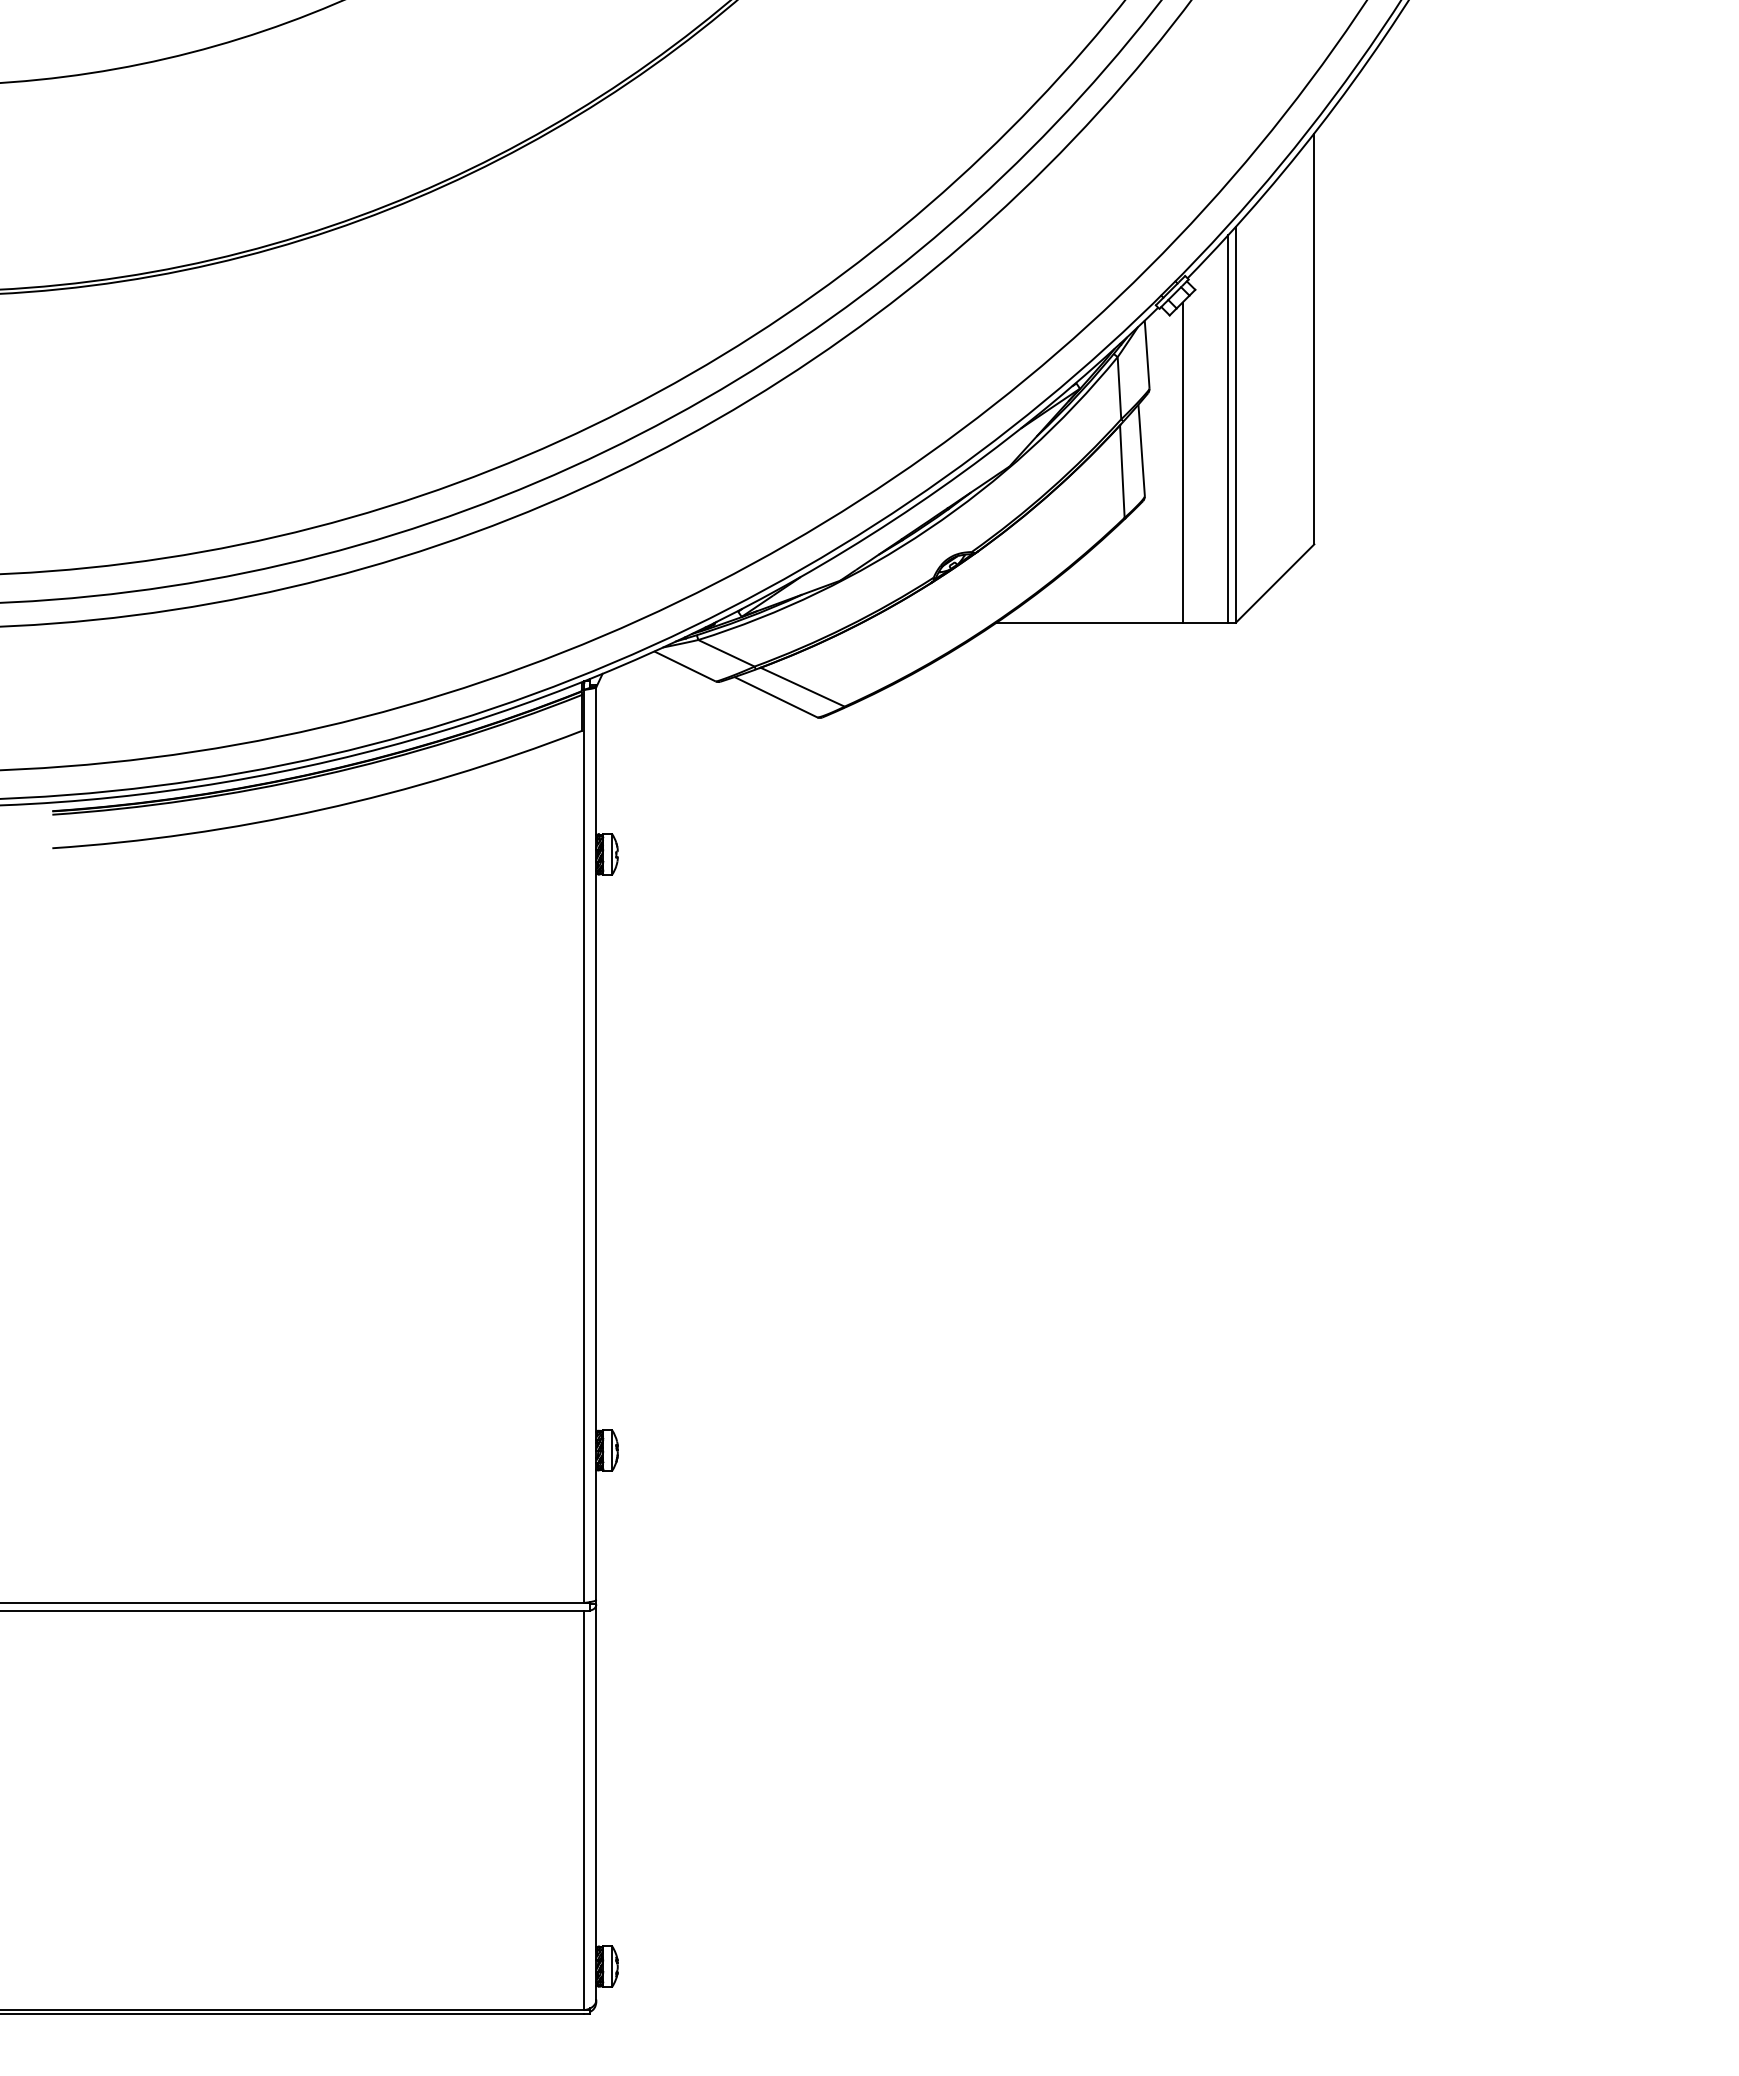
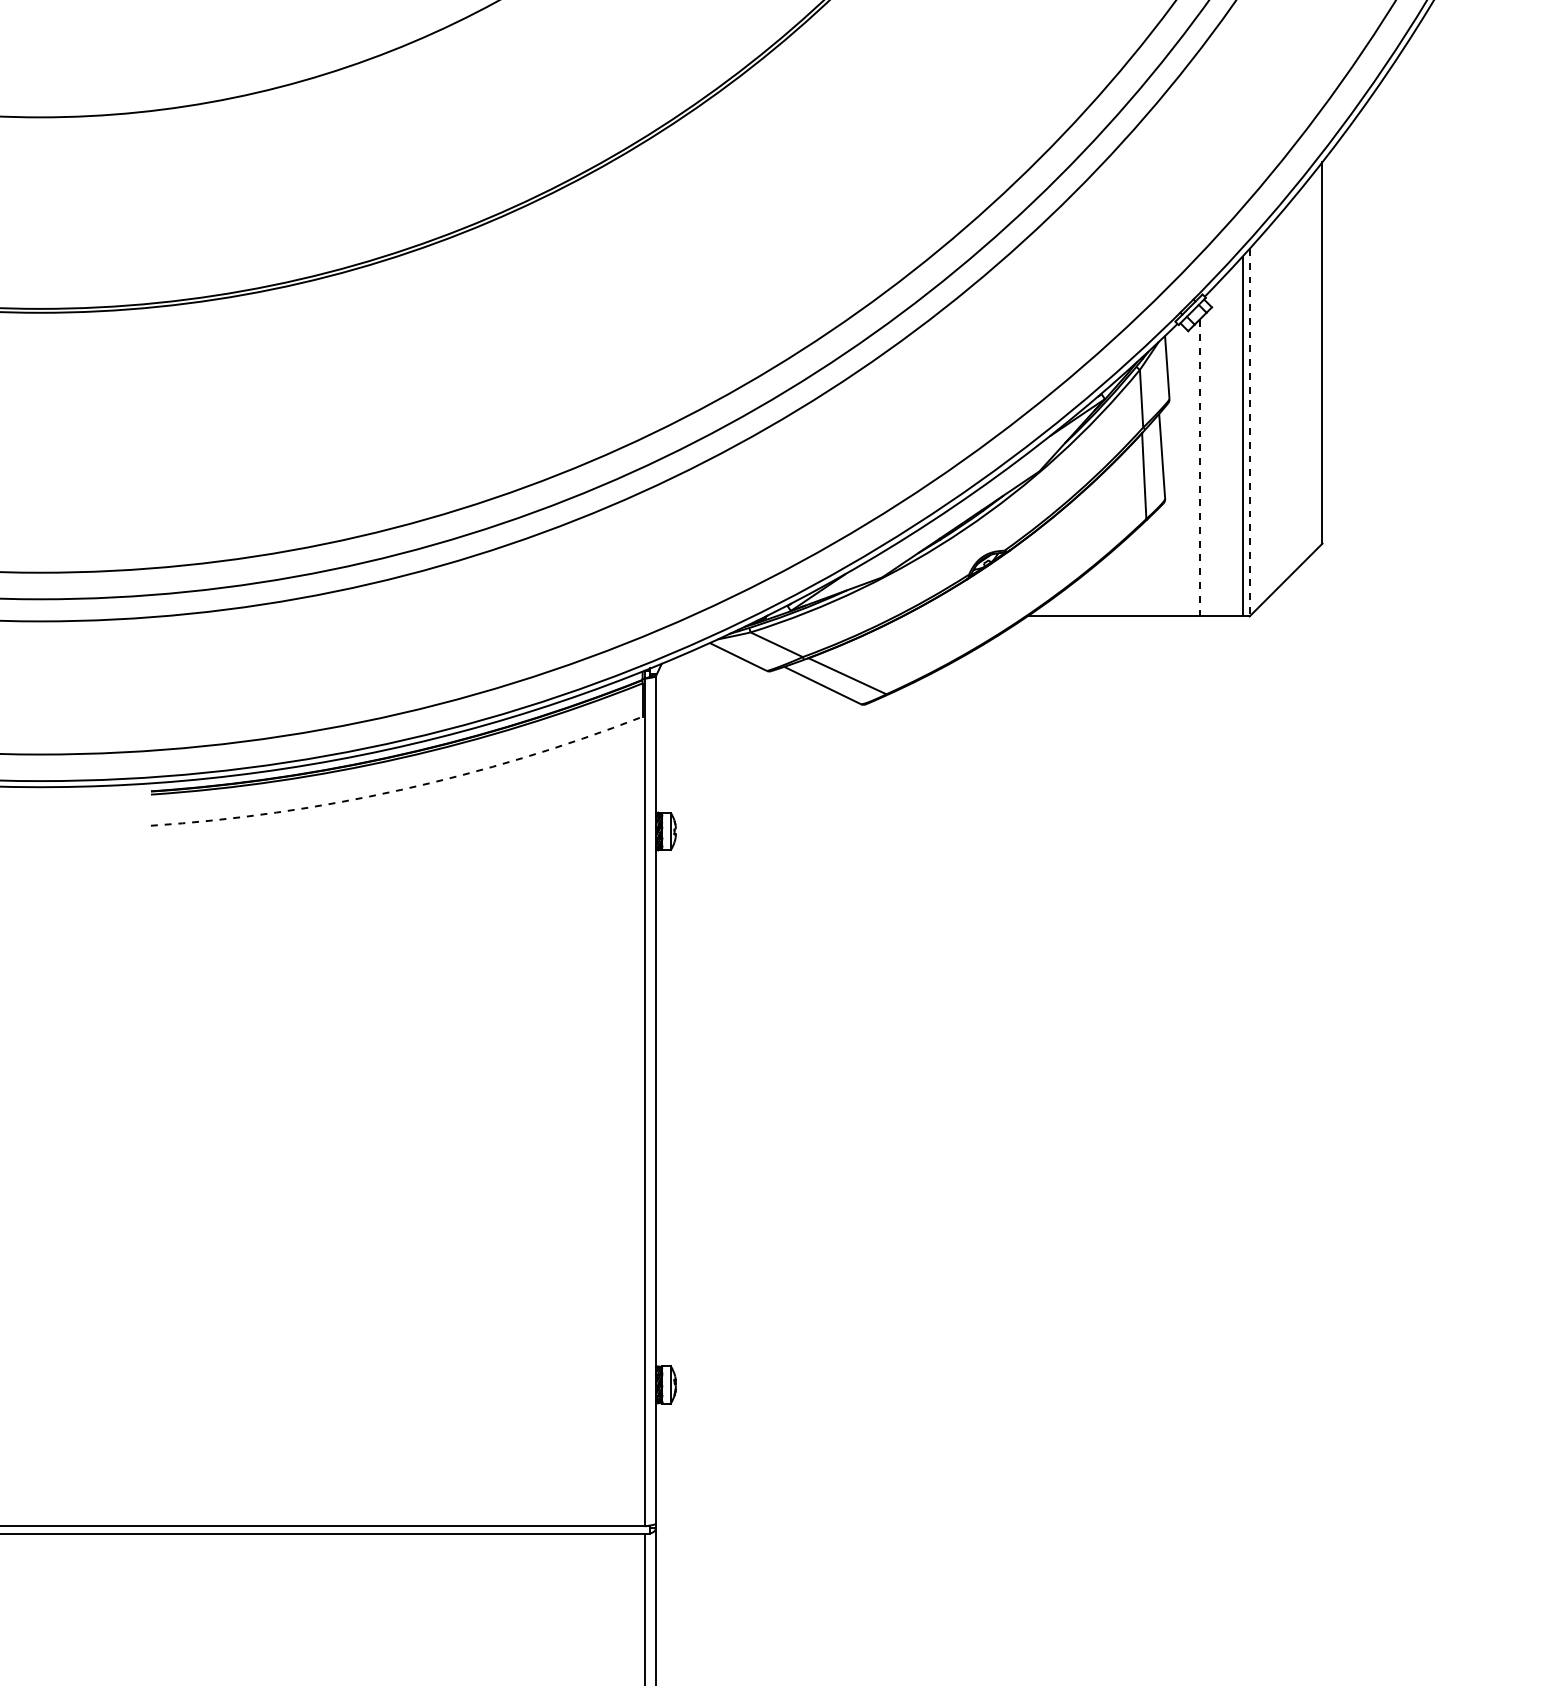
line: (1235, 424) -> (1249, 432), solid -> dashed
line: (1182, 462) -> (1200, 467), solid -> dashed
arc: (321, 809) -> (400, 789), solid -> dashed

